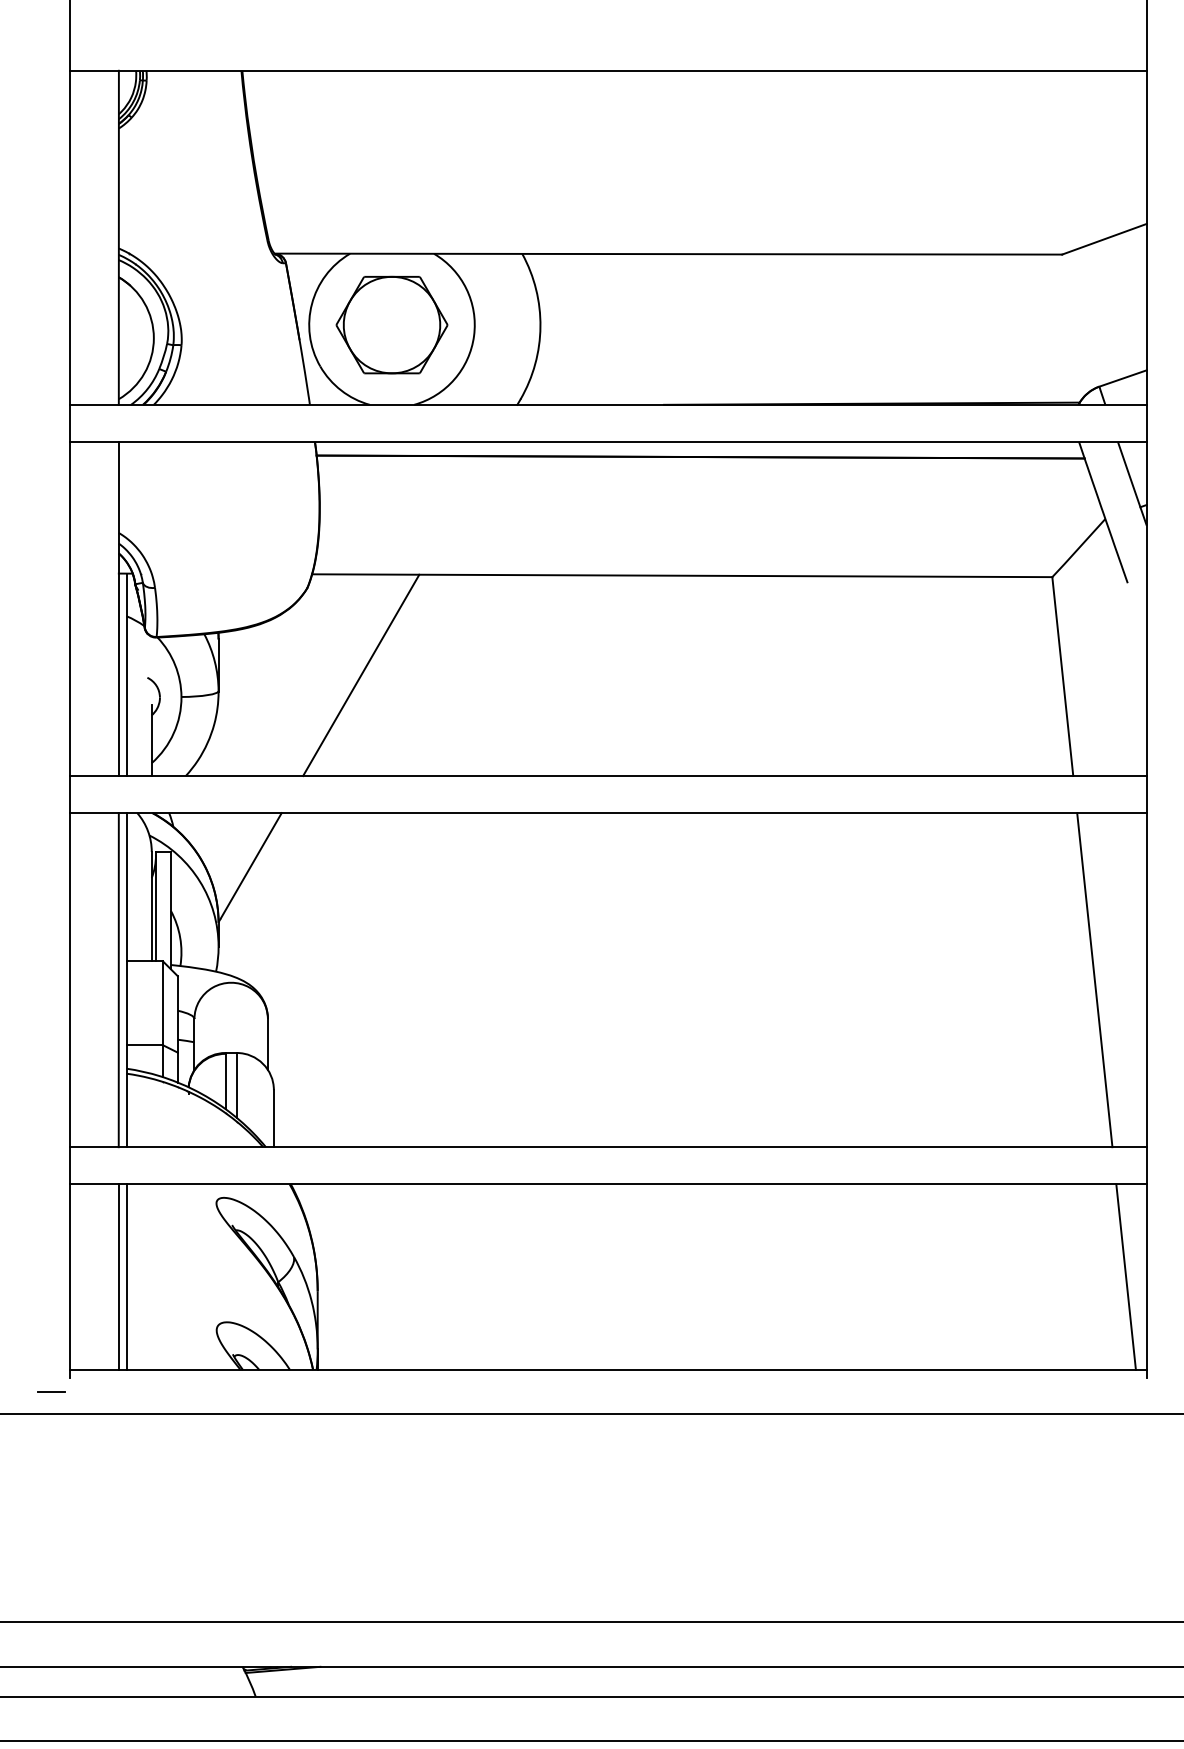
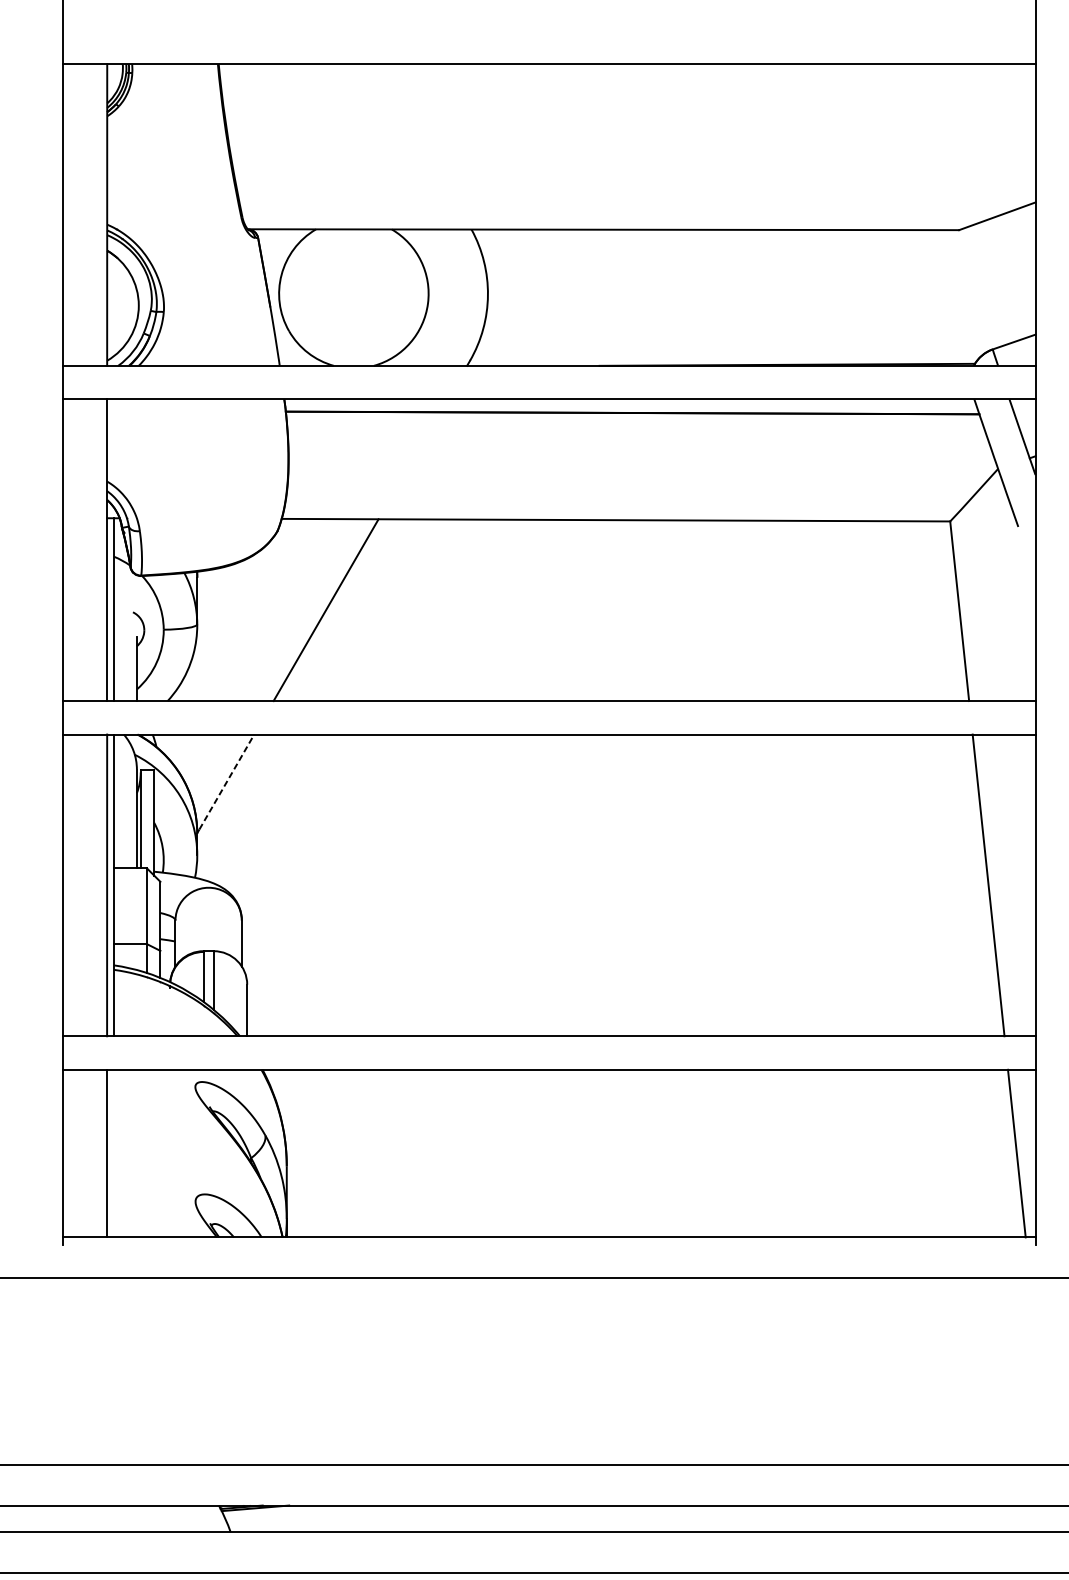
part: (391, 324) -> (353, 293), removed
line: (251, 865) -> (226, 781), solid -> dashed
line: (126, 1276) -> (114, 1153), removed
line: (51, 1392) -> (46, 1257), removed

